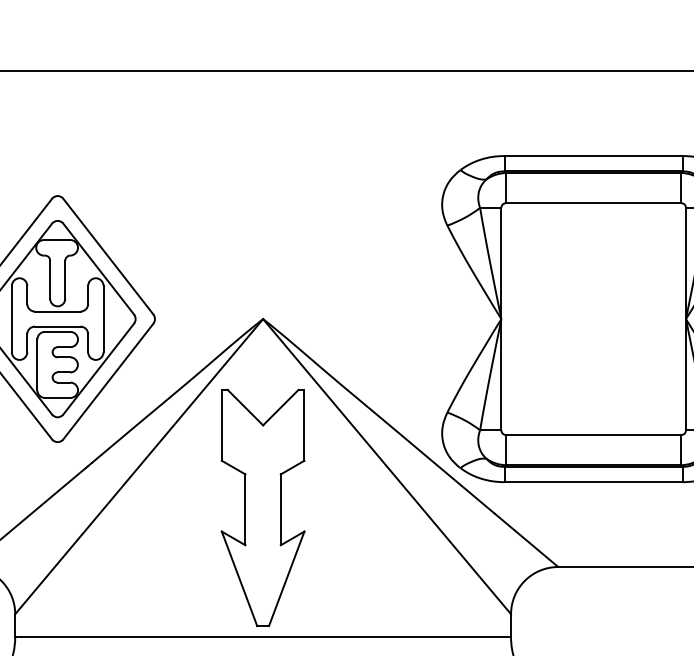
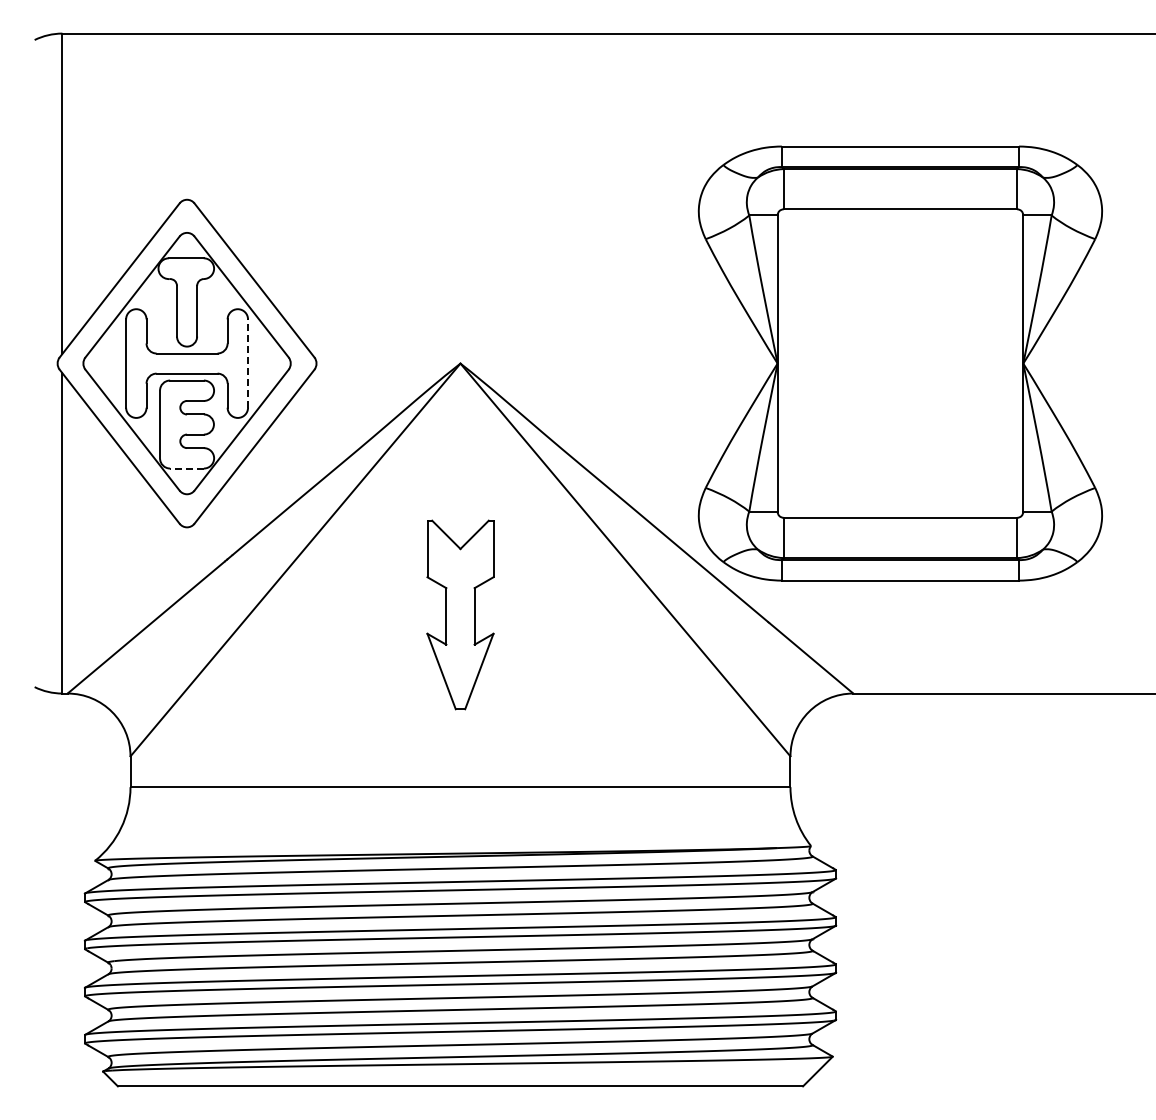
line: (103, 319) -> (248, 363), solid -> dashed
line: (58, 397) -> (187, 468), solid -> dashed
part: (263, 507) -> (460, 614), size x0.6

